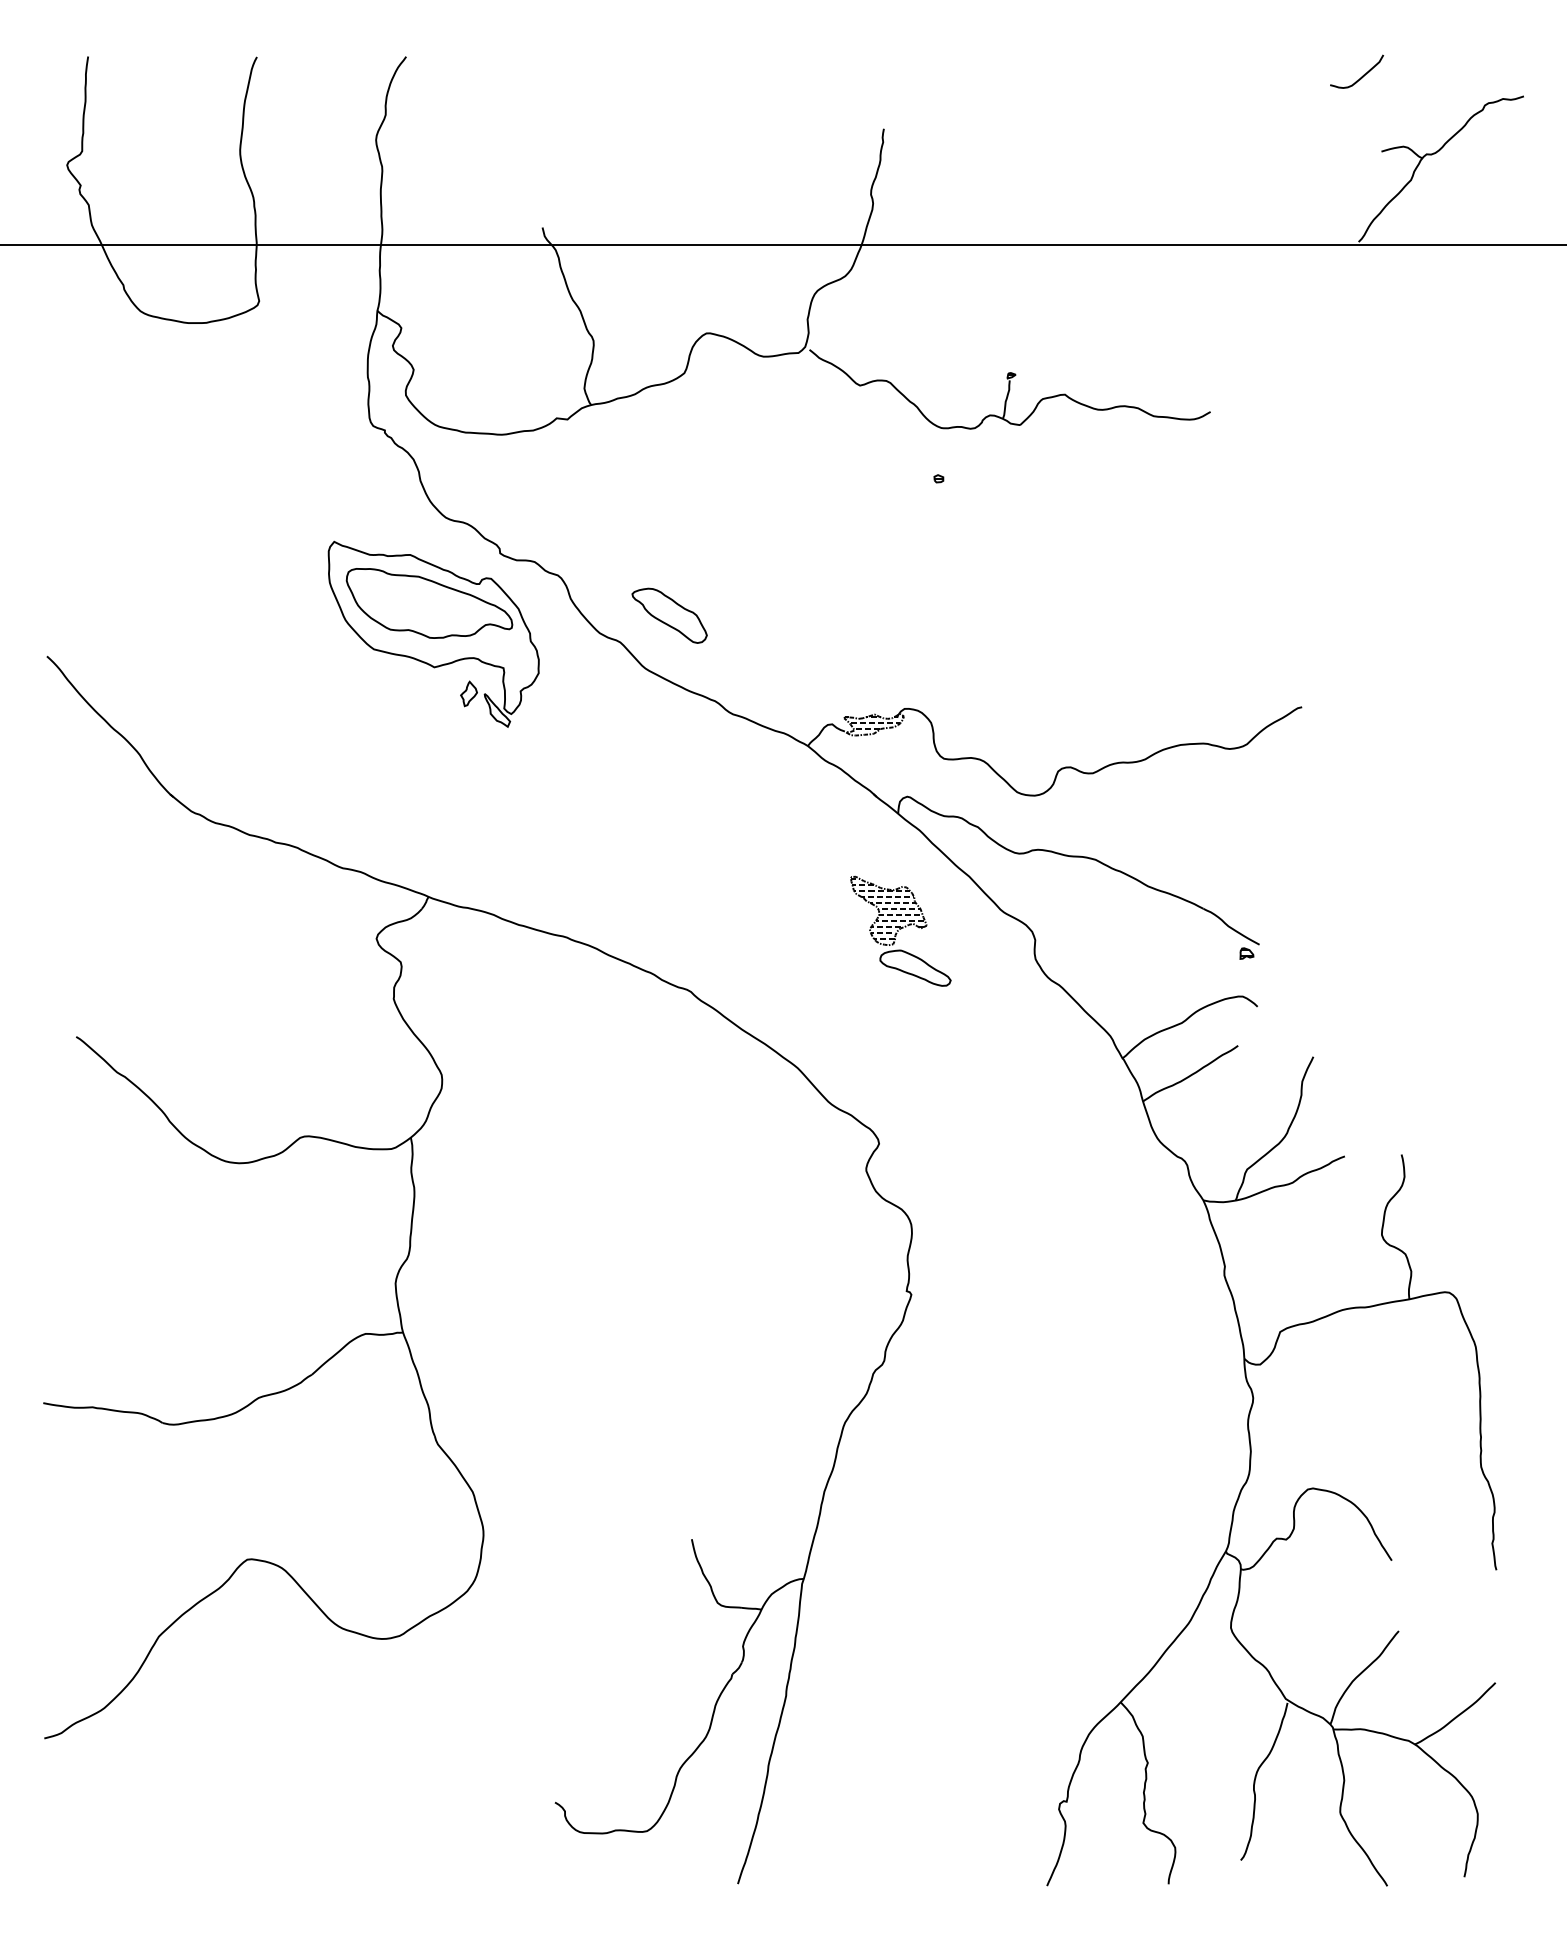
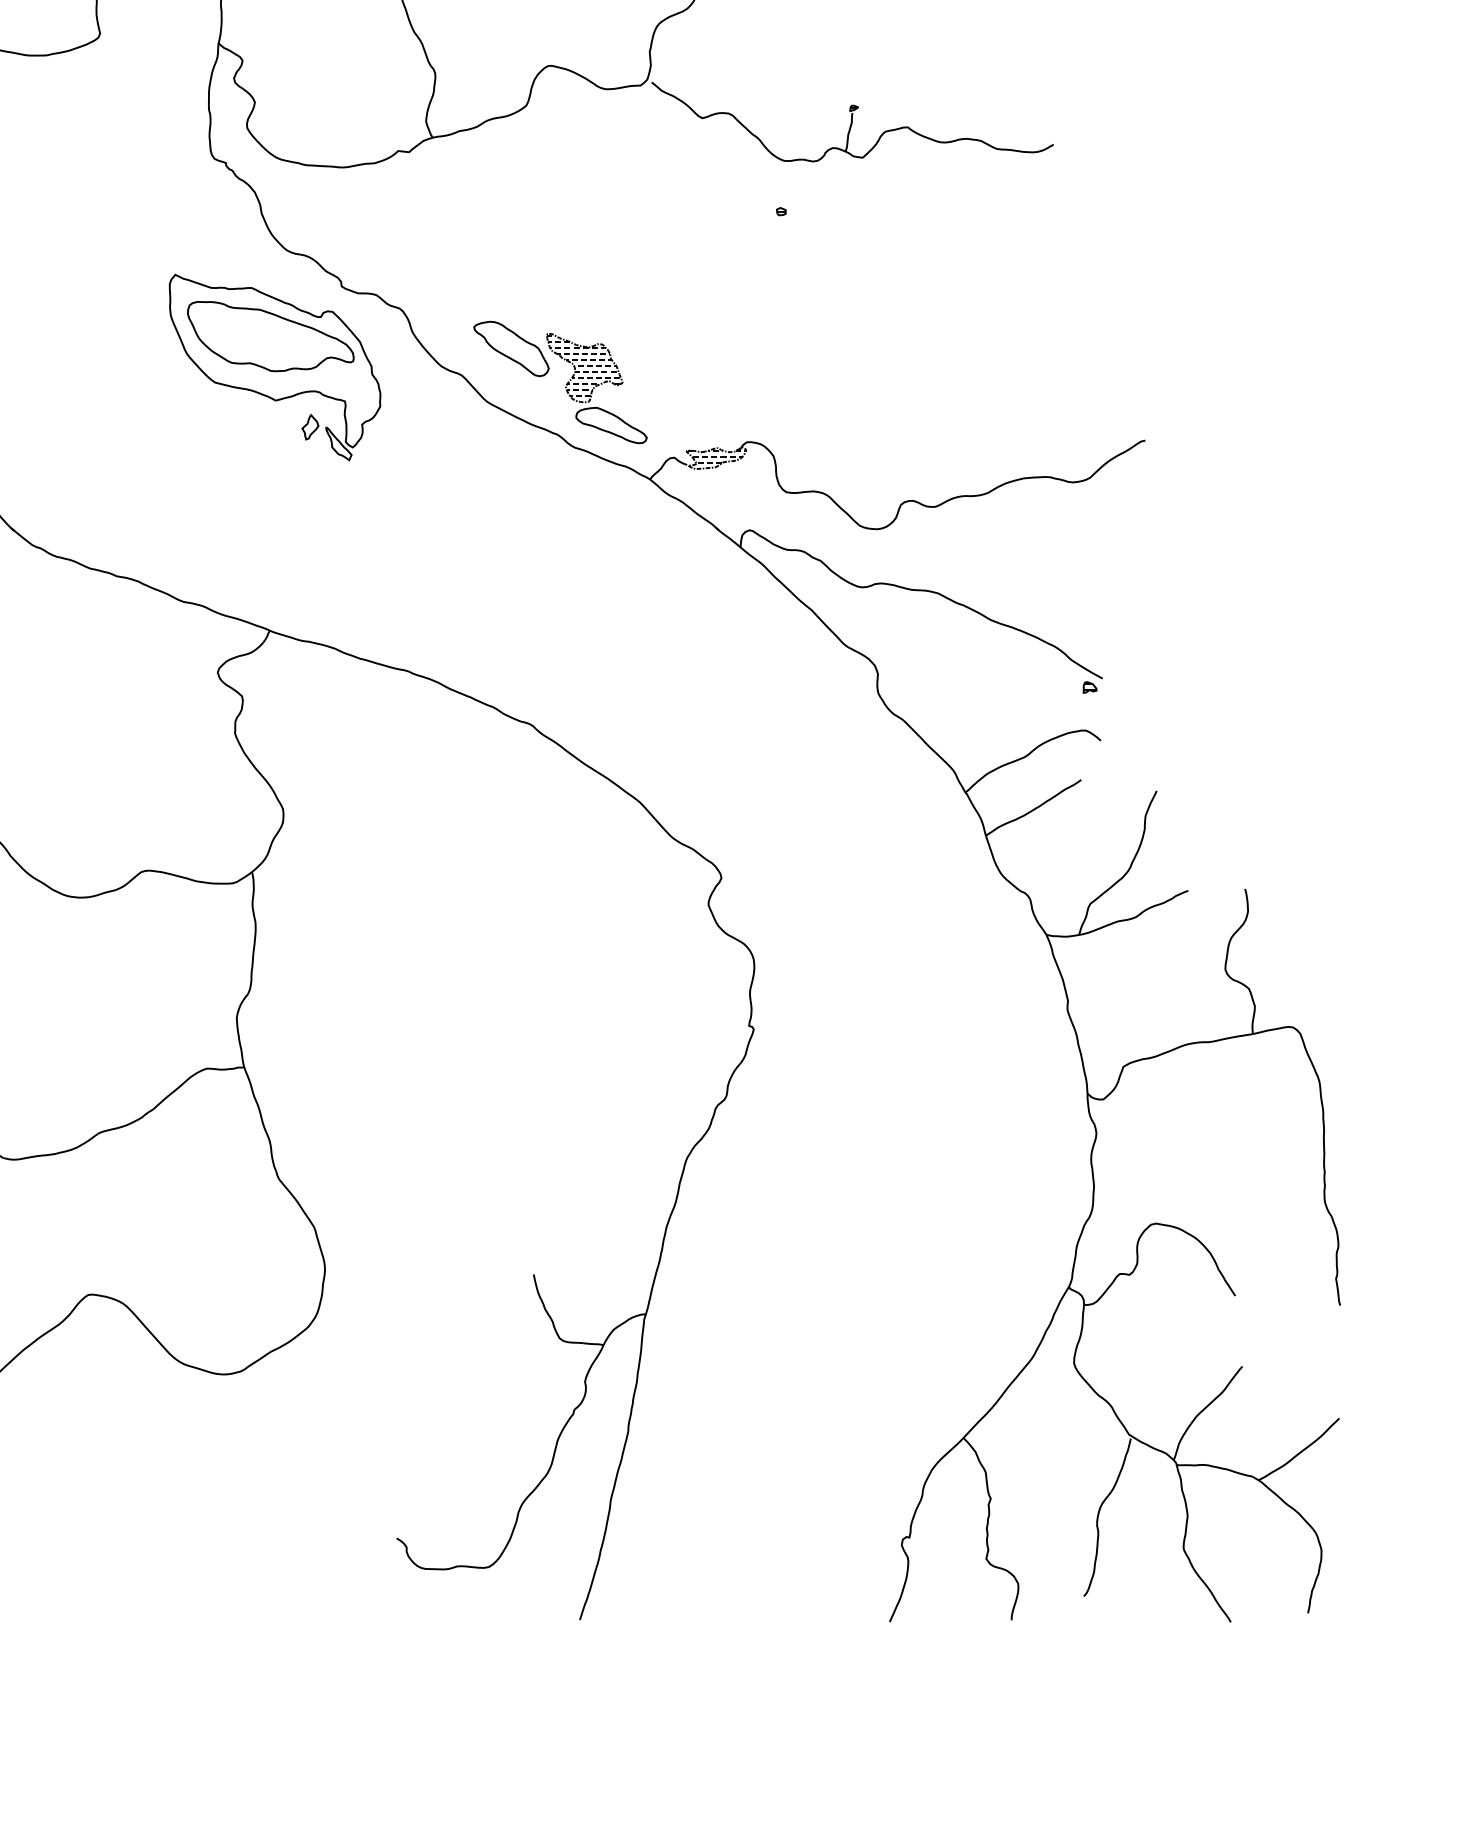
part: (900, 930) -> (596, 387), moved

